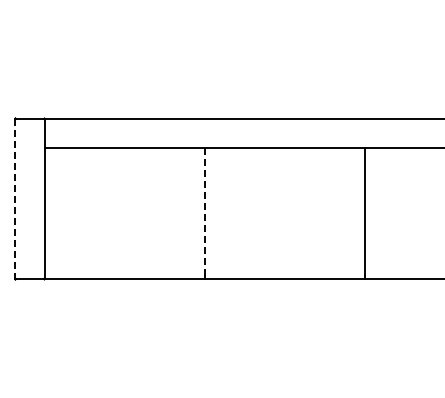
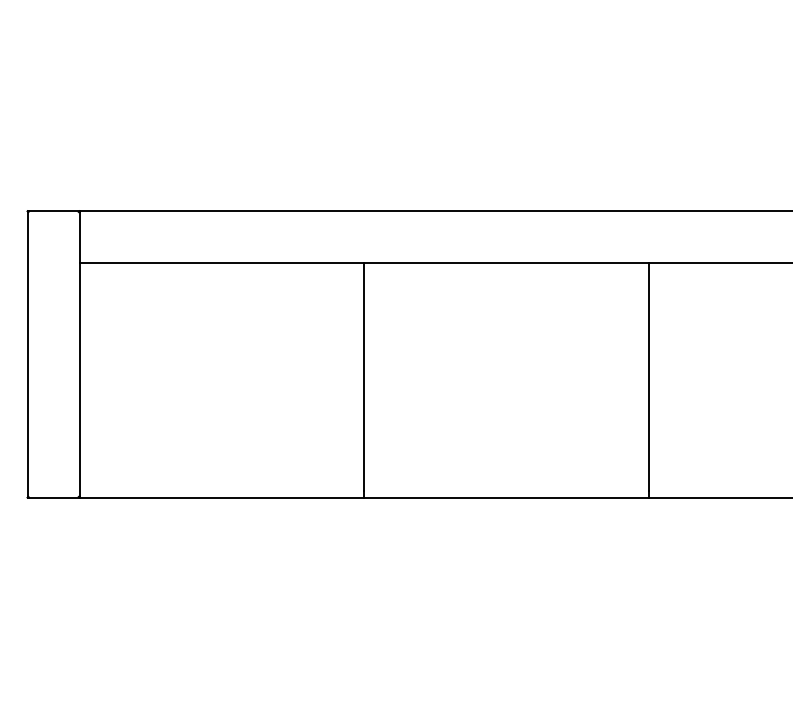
line: (15, 199) -> (27, 355), dashed -> solid
line: (204, 211) -> (364, 376), dashed -> solid

